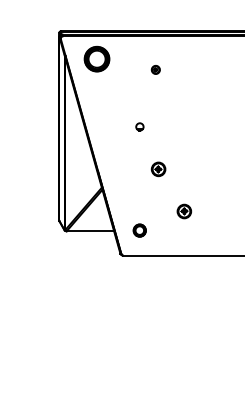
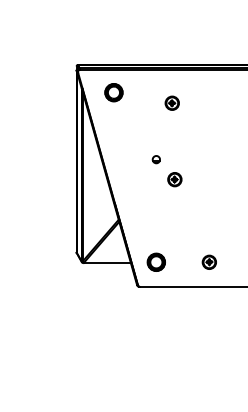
part: (96, 59) -> (113, 92), size x0.71
part: (155, 69) -> (171, 102), size x1.67
part: (158, 169) -> (174, 179), moved
part: (183, 210) -> (208, 261), moved
part: (139, 229) -> (155, 261), size x1.43

